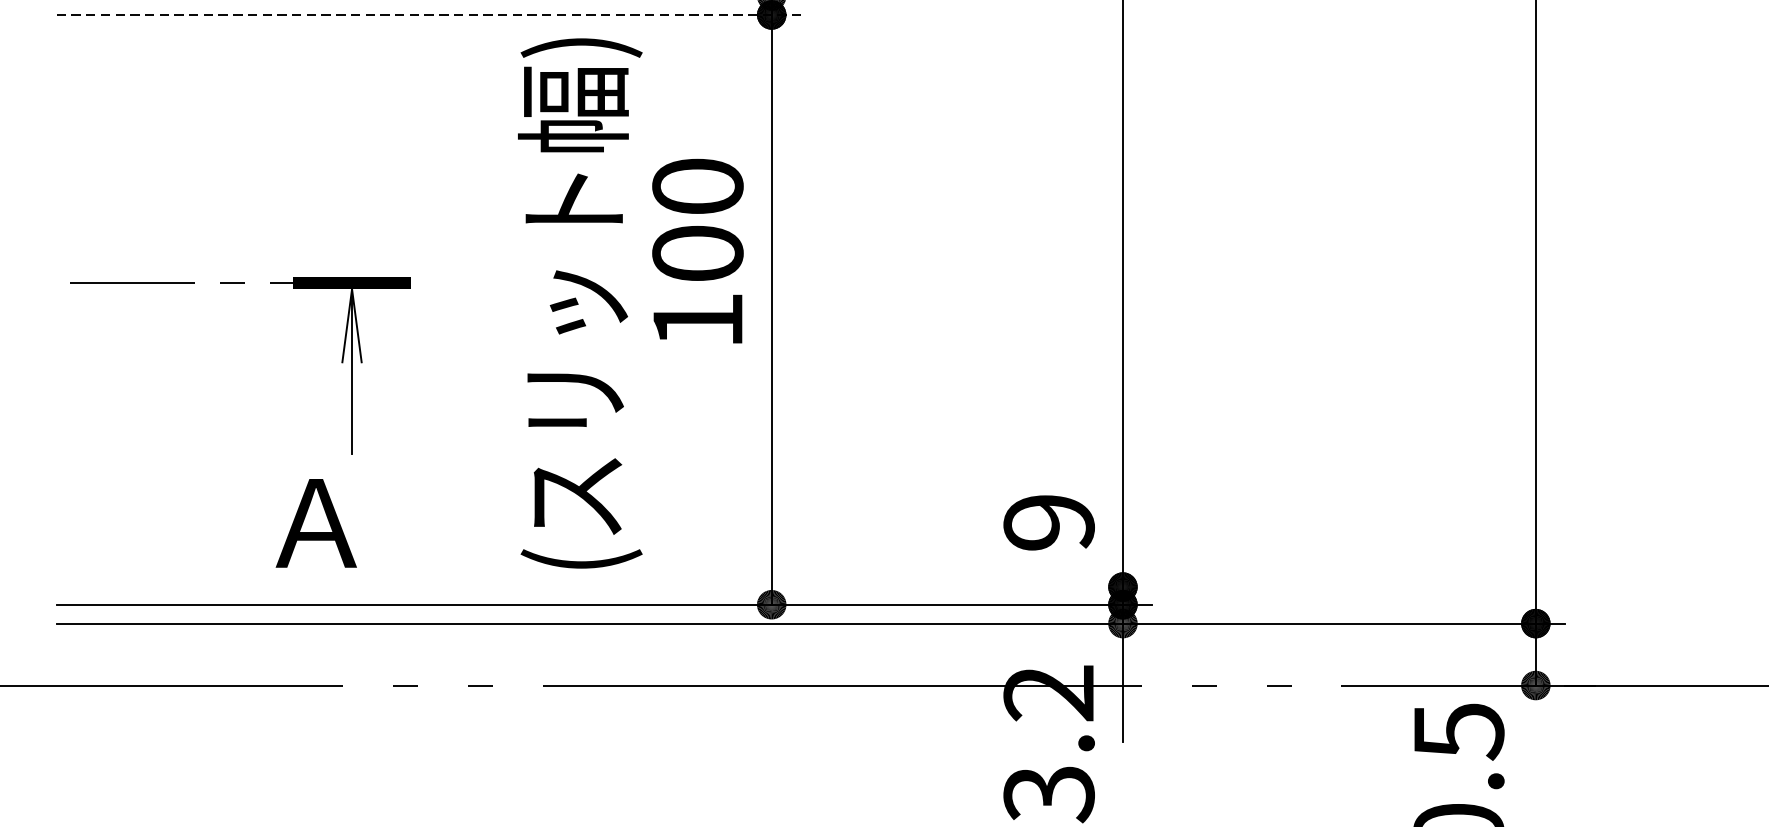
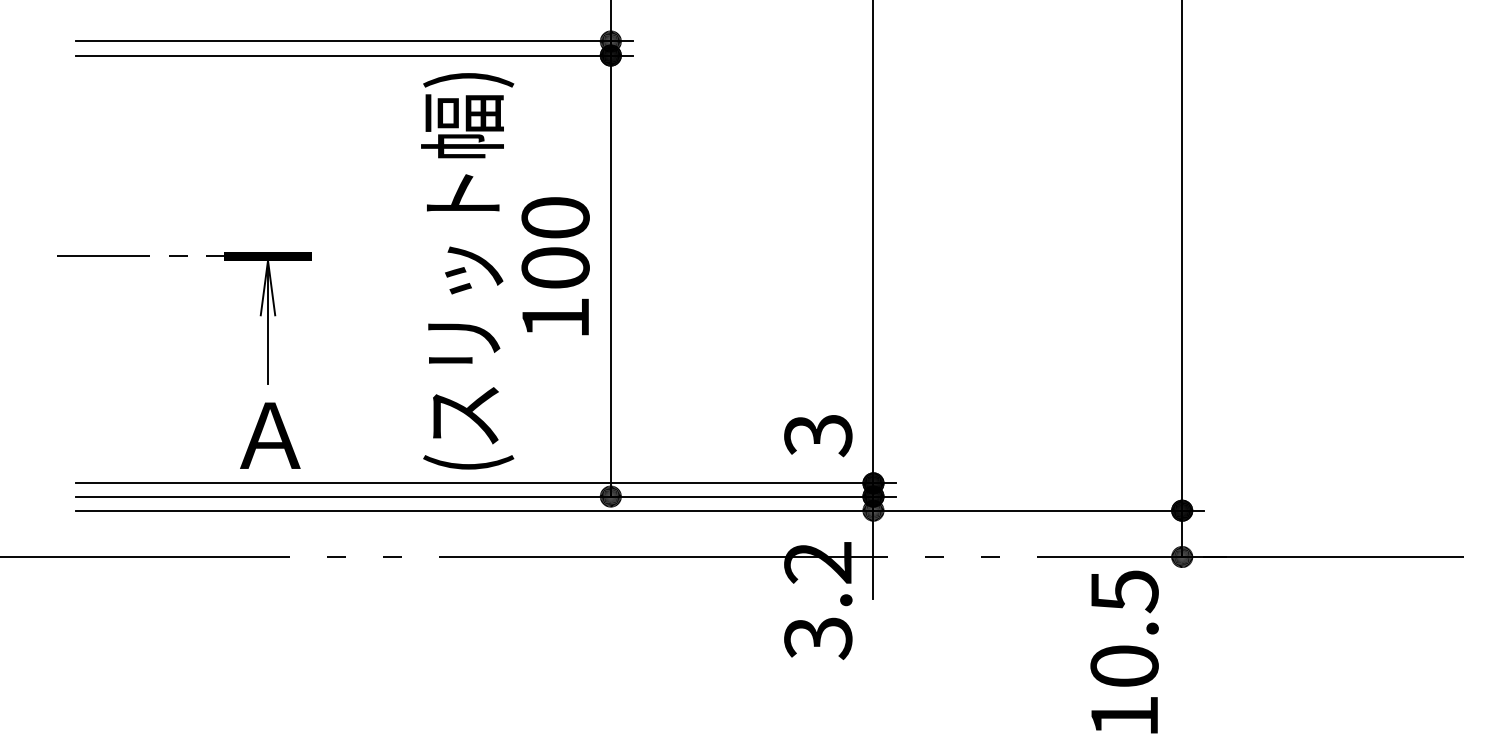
line: (430, 14) -> (355, 55), dashed -> solid
text: (697, 251) -> (555, 266), moved
part: (240, 283) -> (184, 256), moved
text: (1049, 523) -> (818, 435), 9 -> 3
line: (604, 587) -> (485, 483), added

